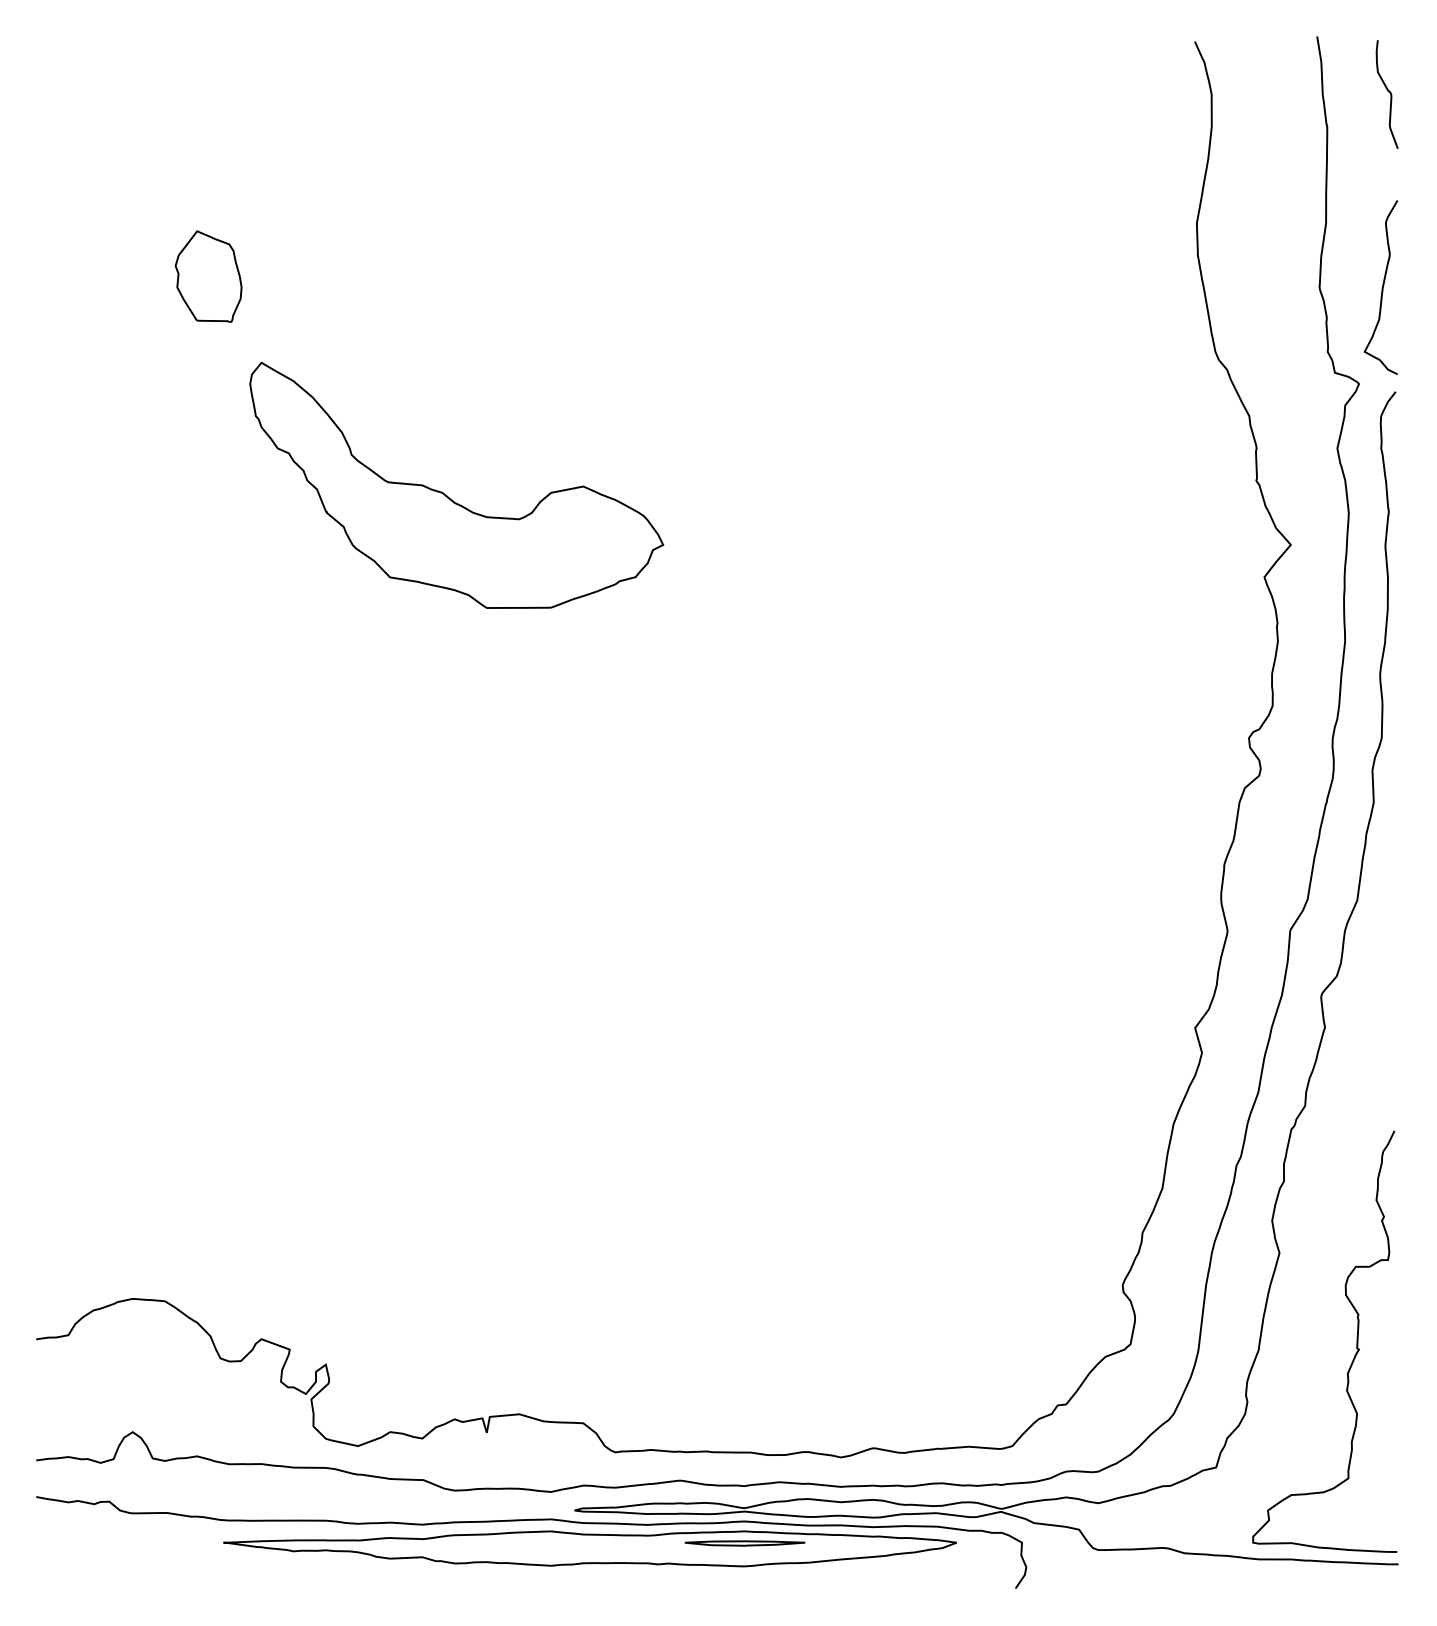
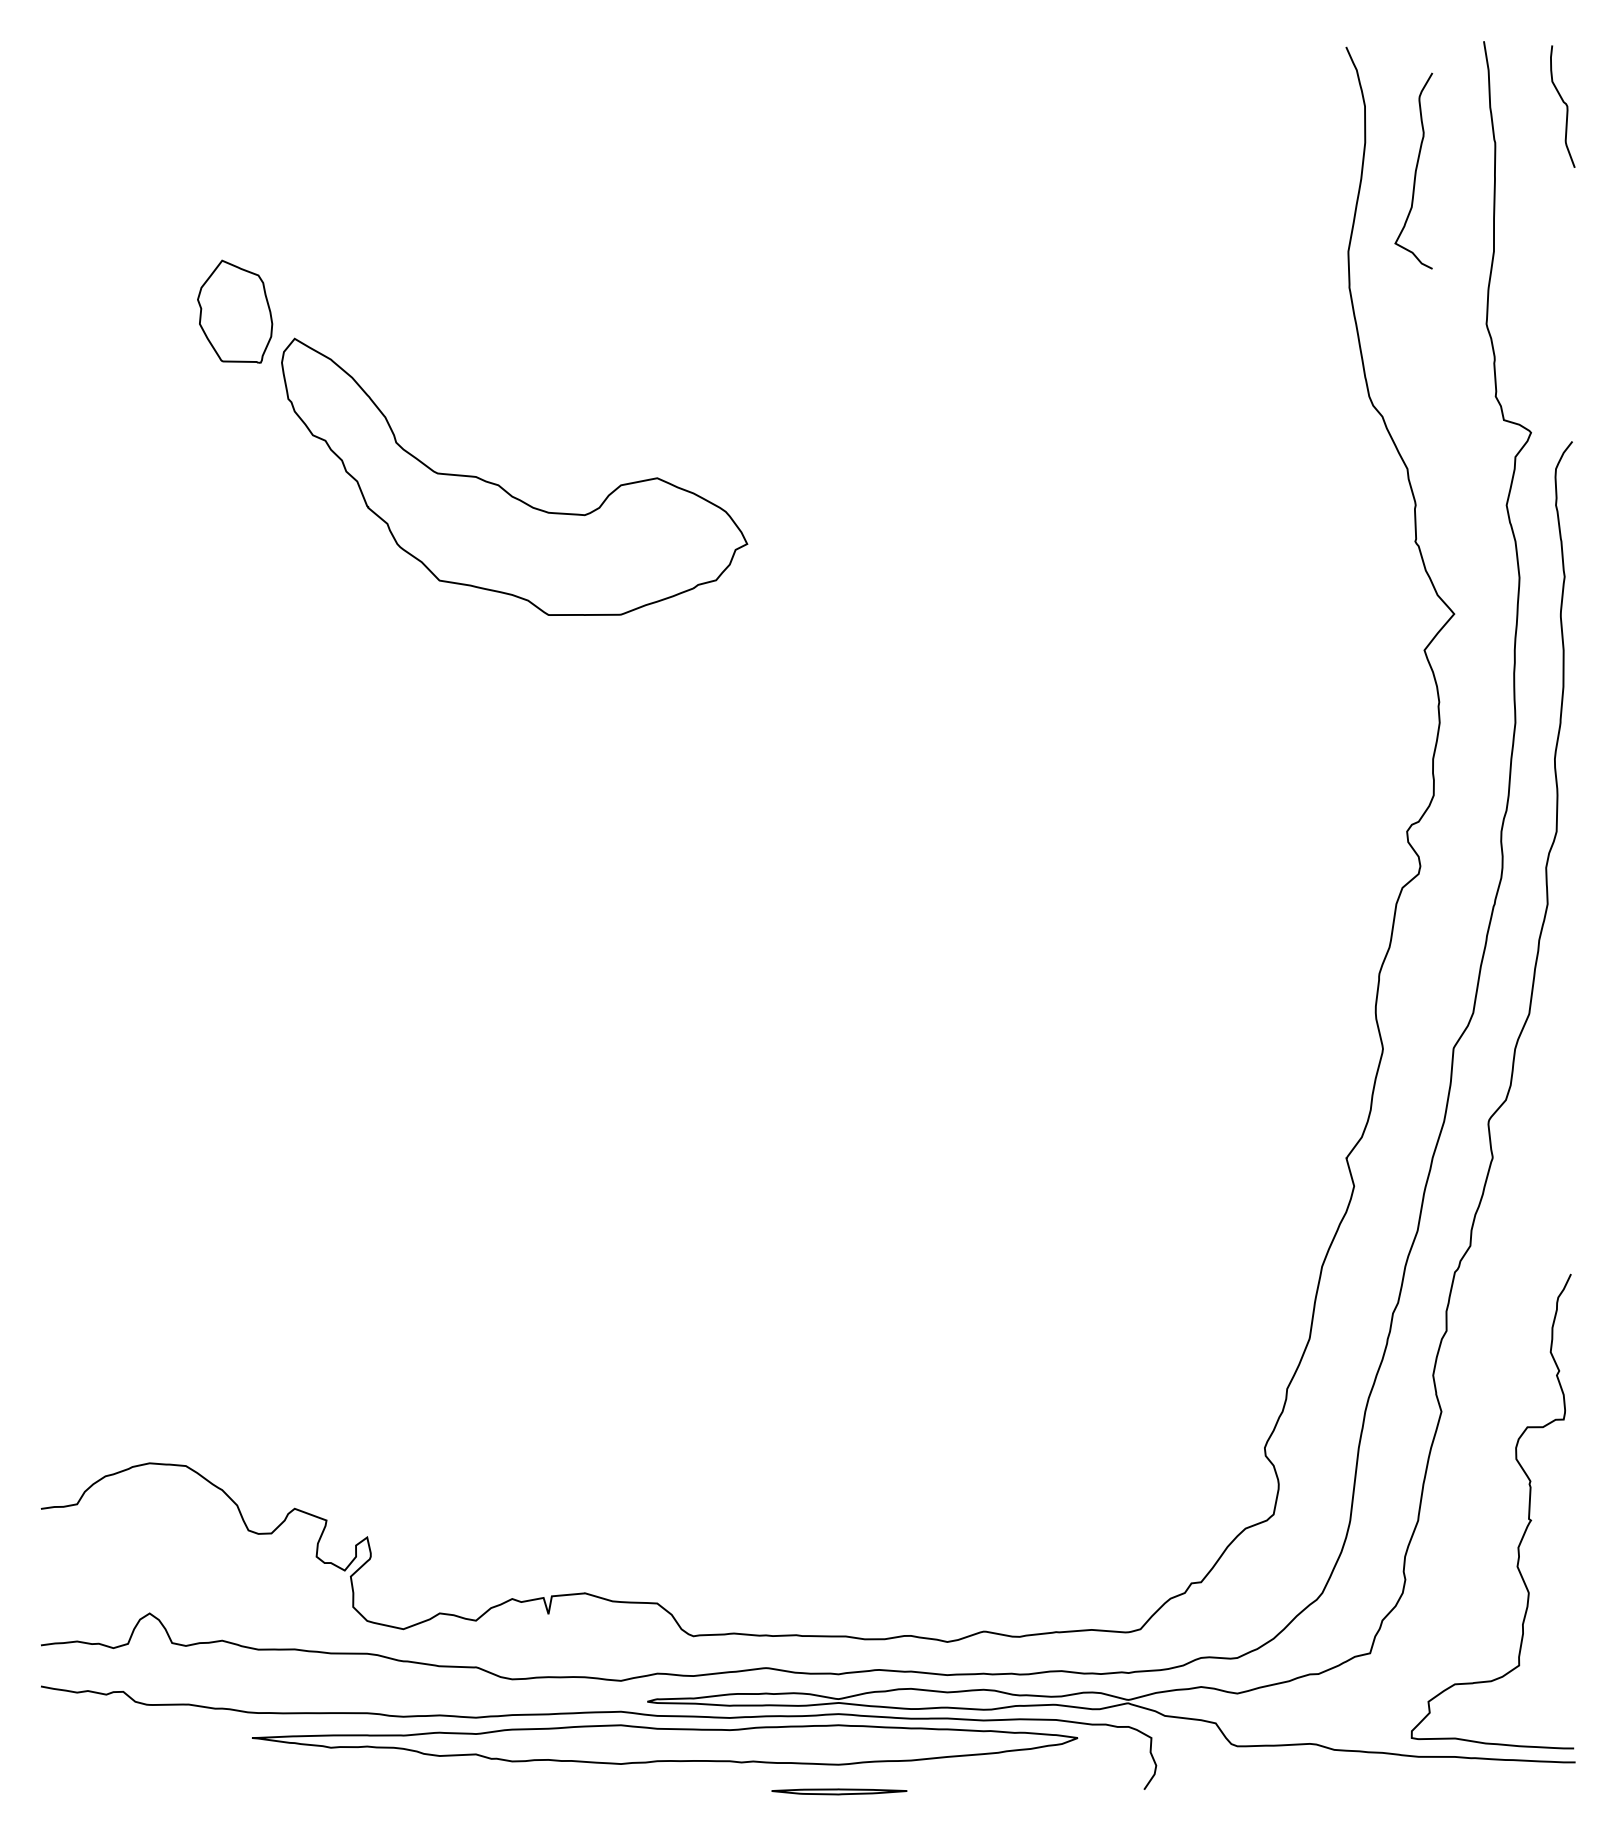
curve: (1381, 287) -> (1414, 171), moved
part: (448, 496) -> (505, 489), moved
part: (745, 1543) -> (839, 1791), moved

